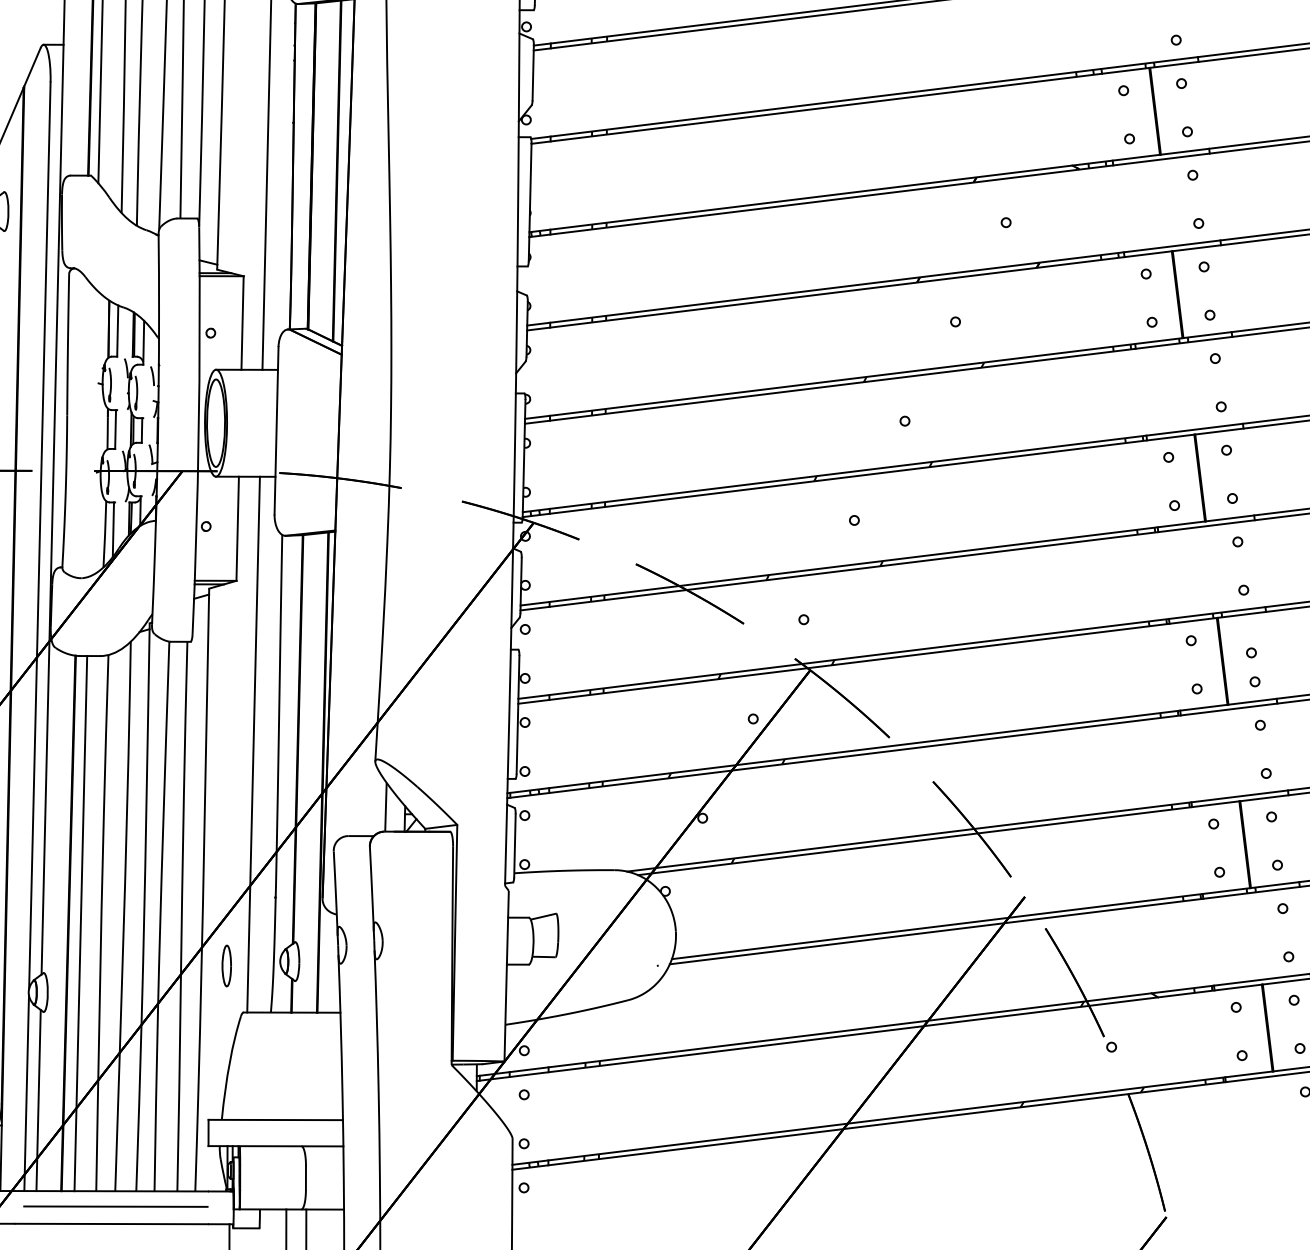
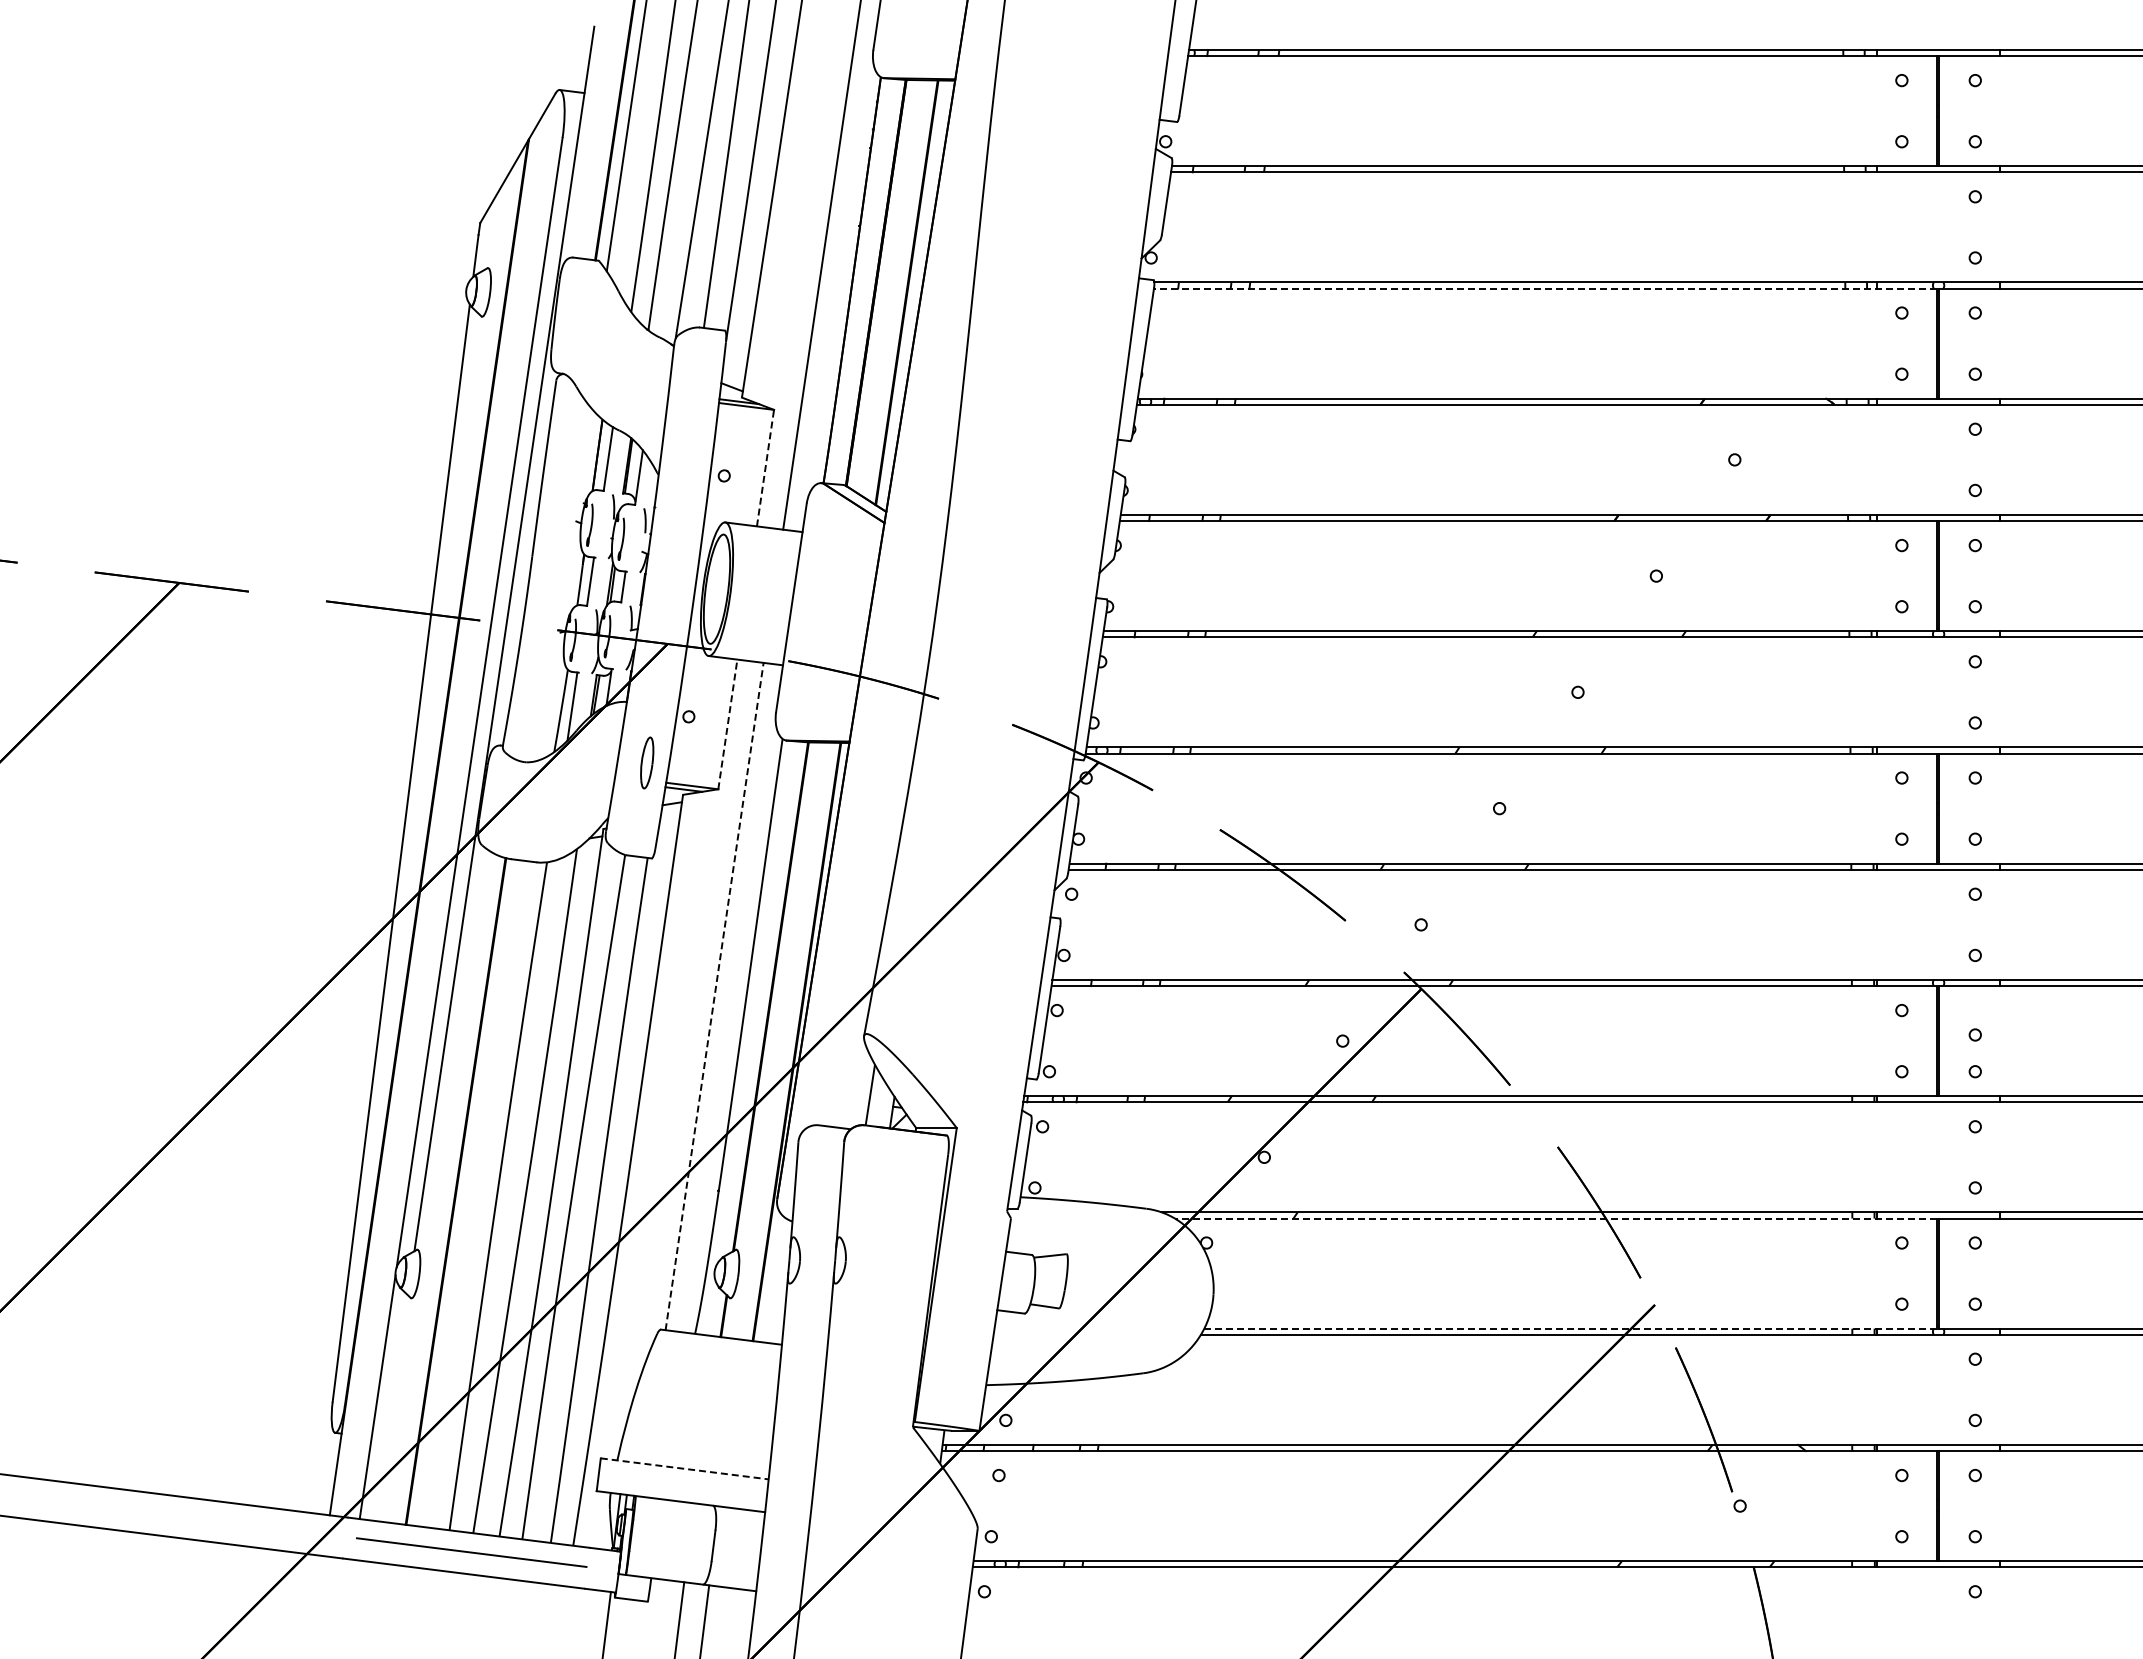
line: (840, 105) -> (1545, 288), solid -> dashed
line: (242, 323) -> (765, 468), solid -> dashed
line: (237, 528) -> (727, 724), solid -> dashed
line: (253, 744) -> (714, 996), solid -> dashed
line: (938, 838) -> (1555, 1218), solid -> dashed
line: (80, 923) -> (471, 1193), removed
line: (960, 923) -> (1570, 1328), solid -> dashed
part: (227, 965) -> (647, 762), moved
line: (38, 1100) -> (391, 1407), removed
line: (275, 1119) -> (684, 1468), solid -> dashed

